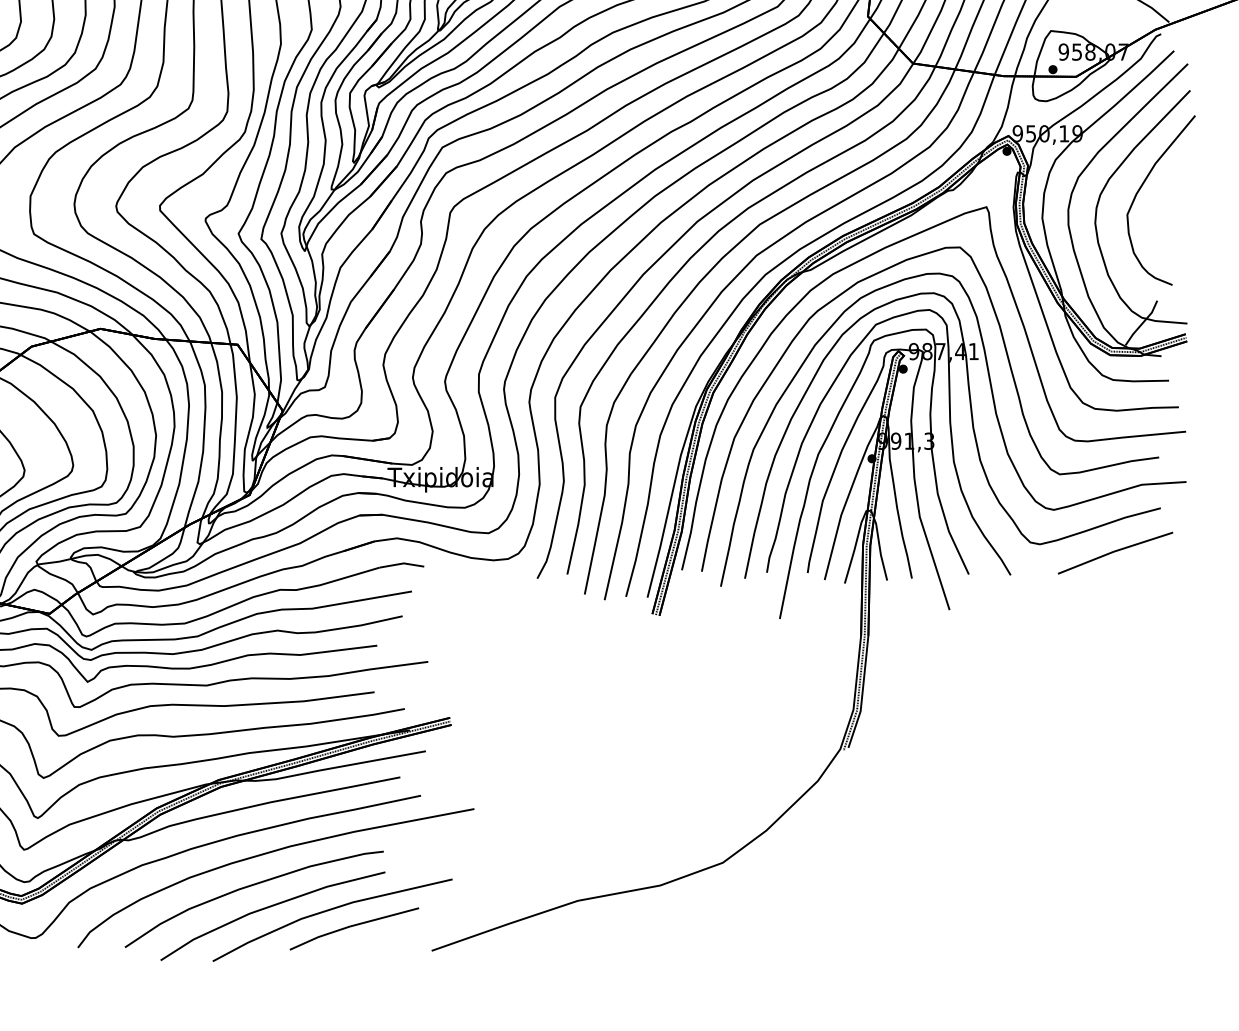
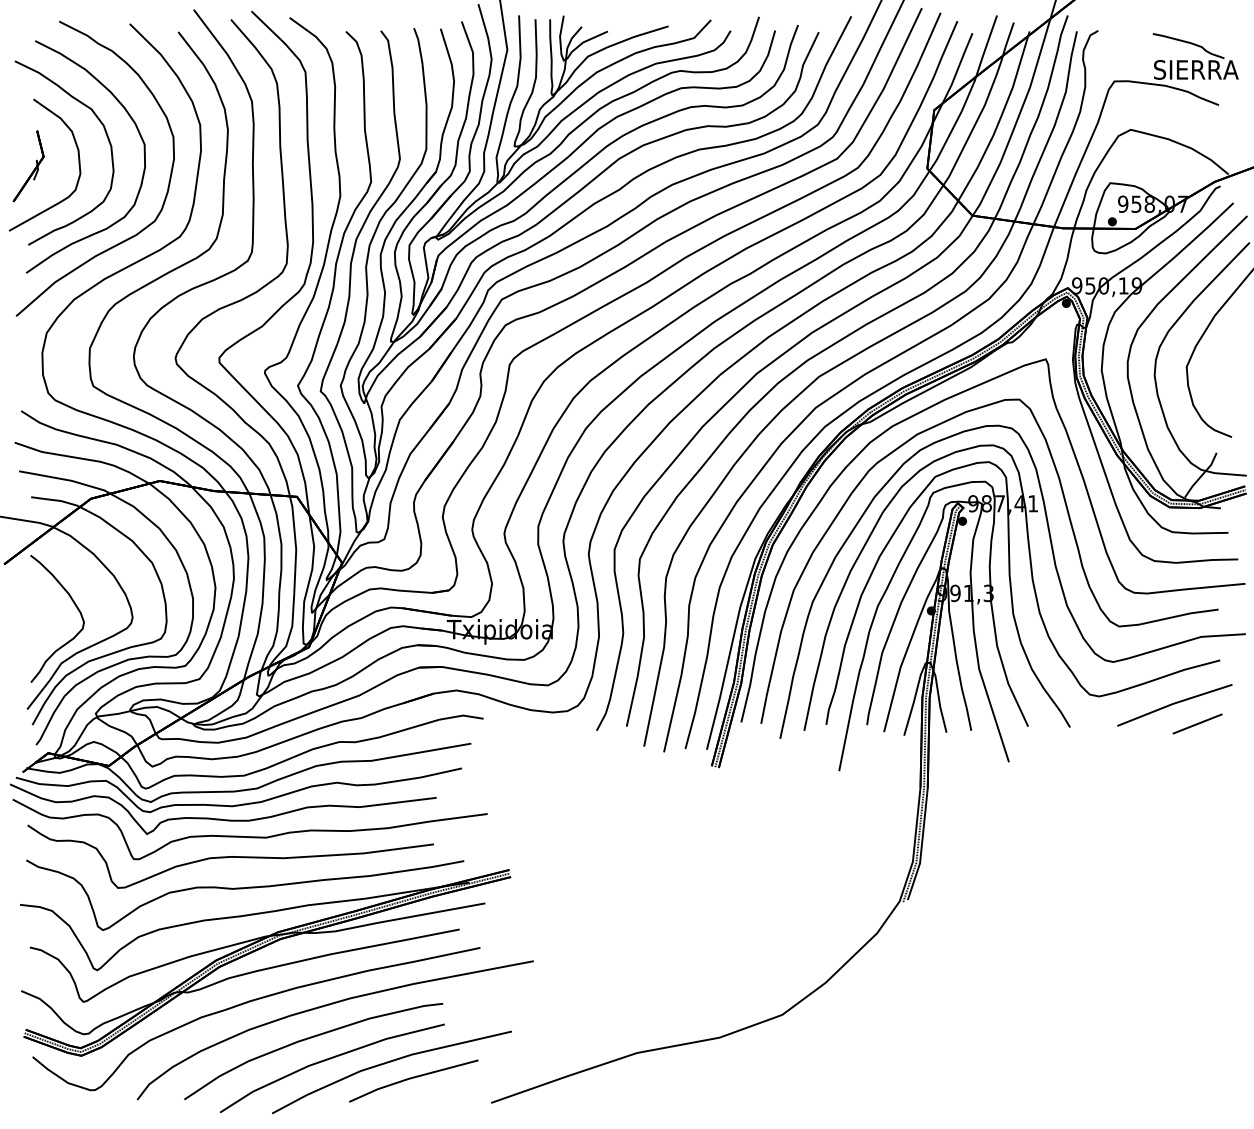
line: (1138, 571) -> (1197, 723), added

